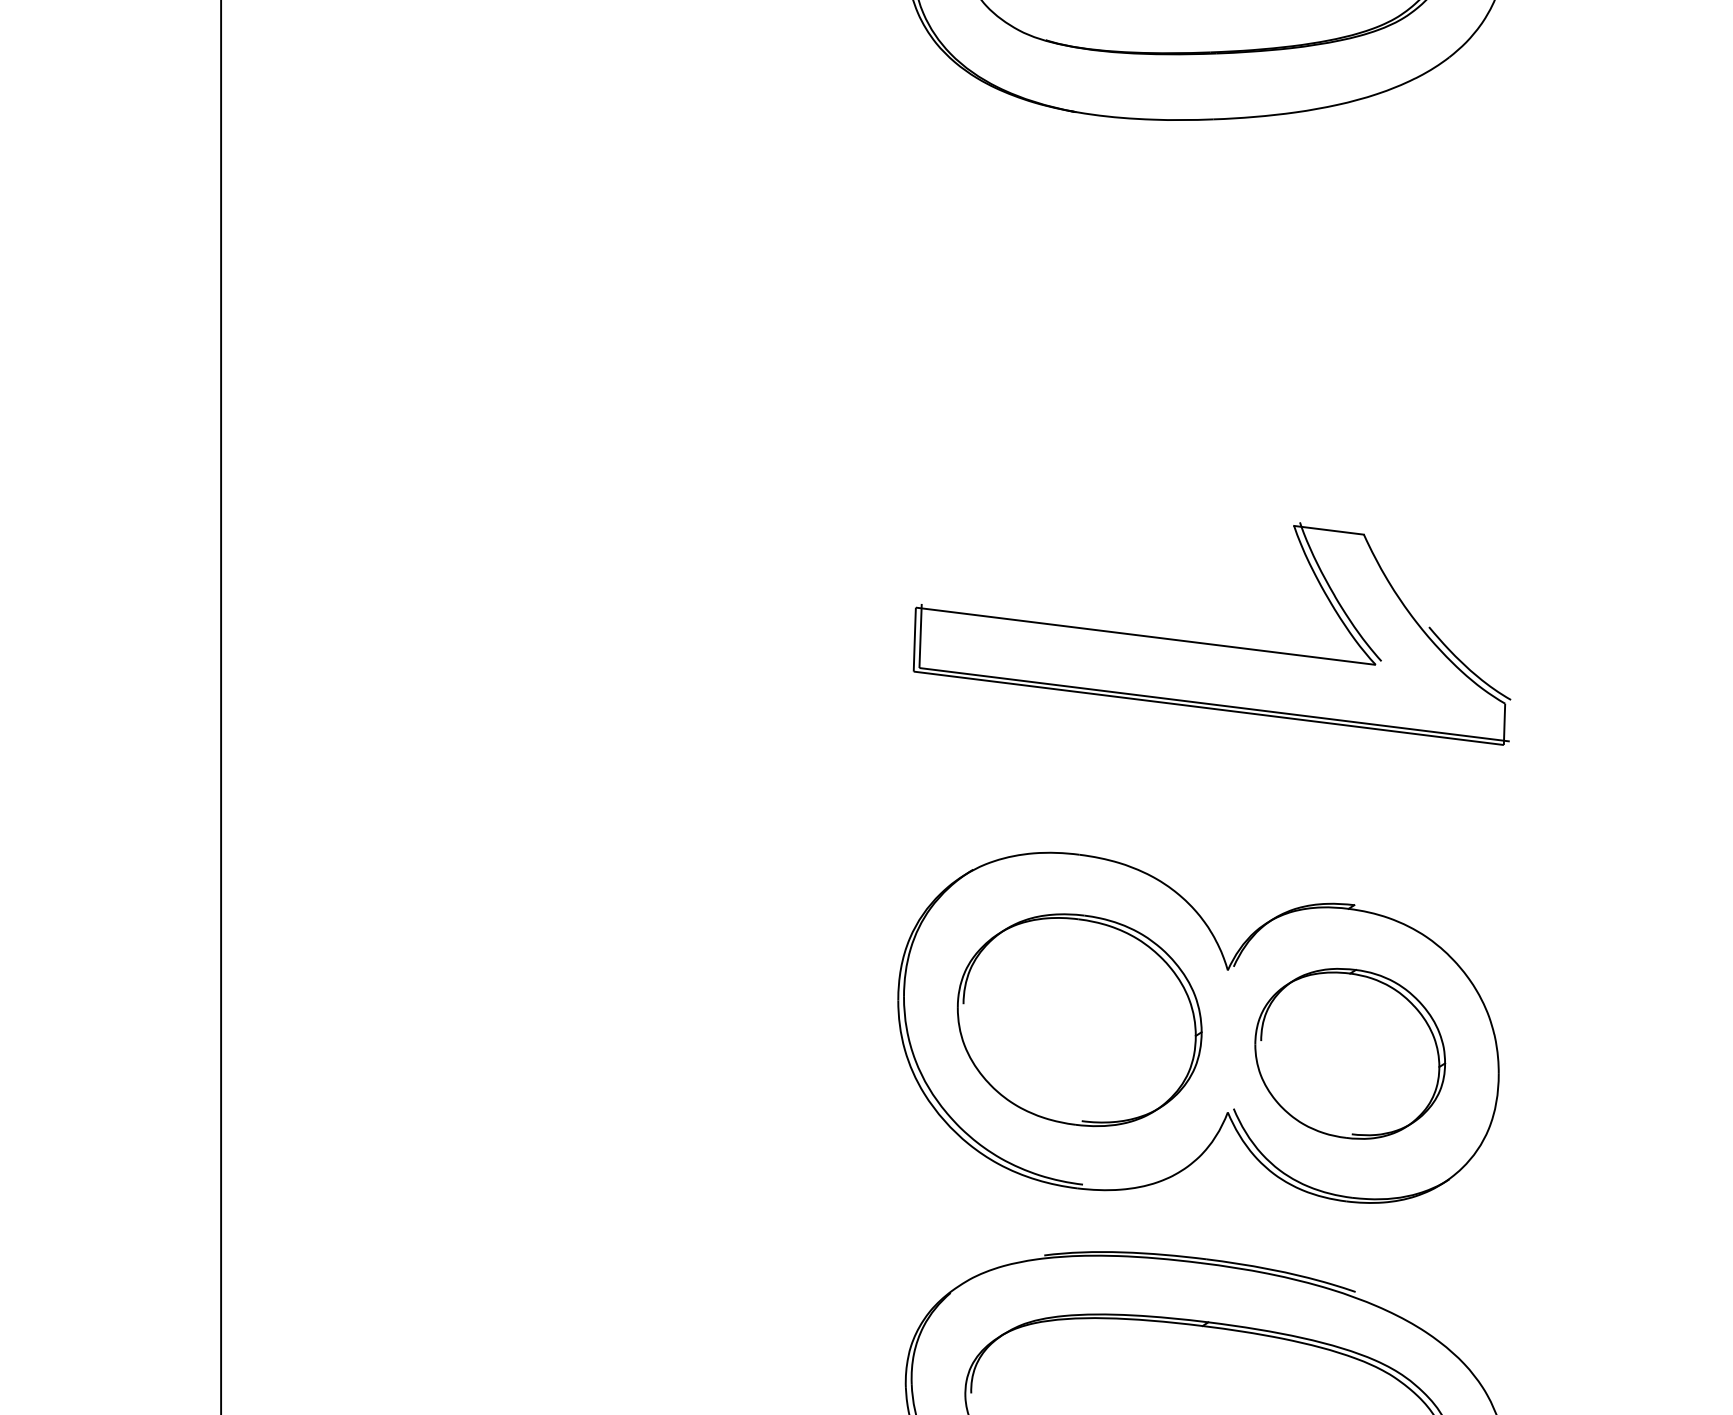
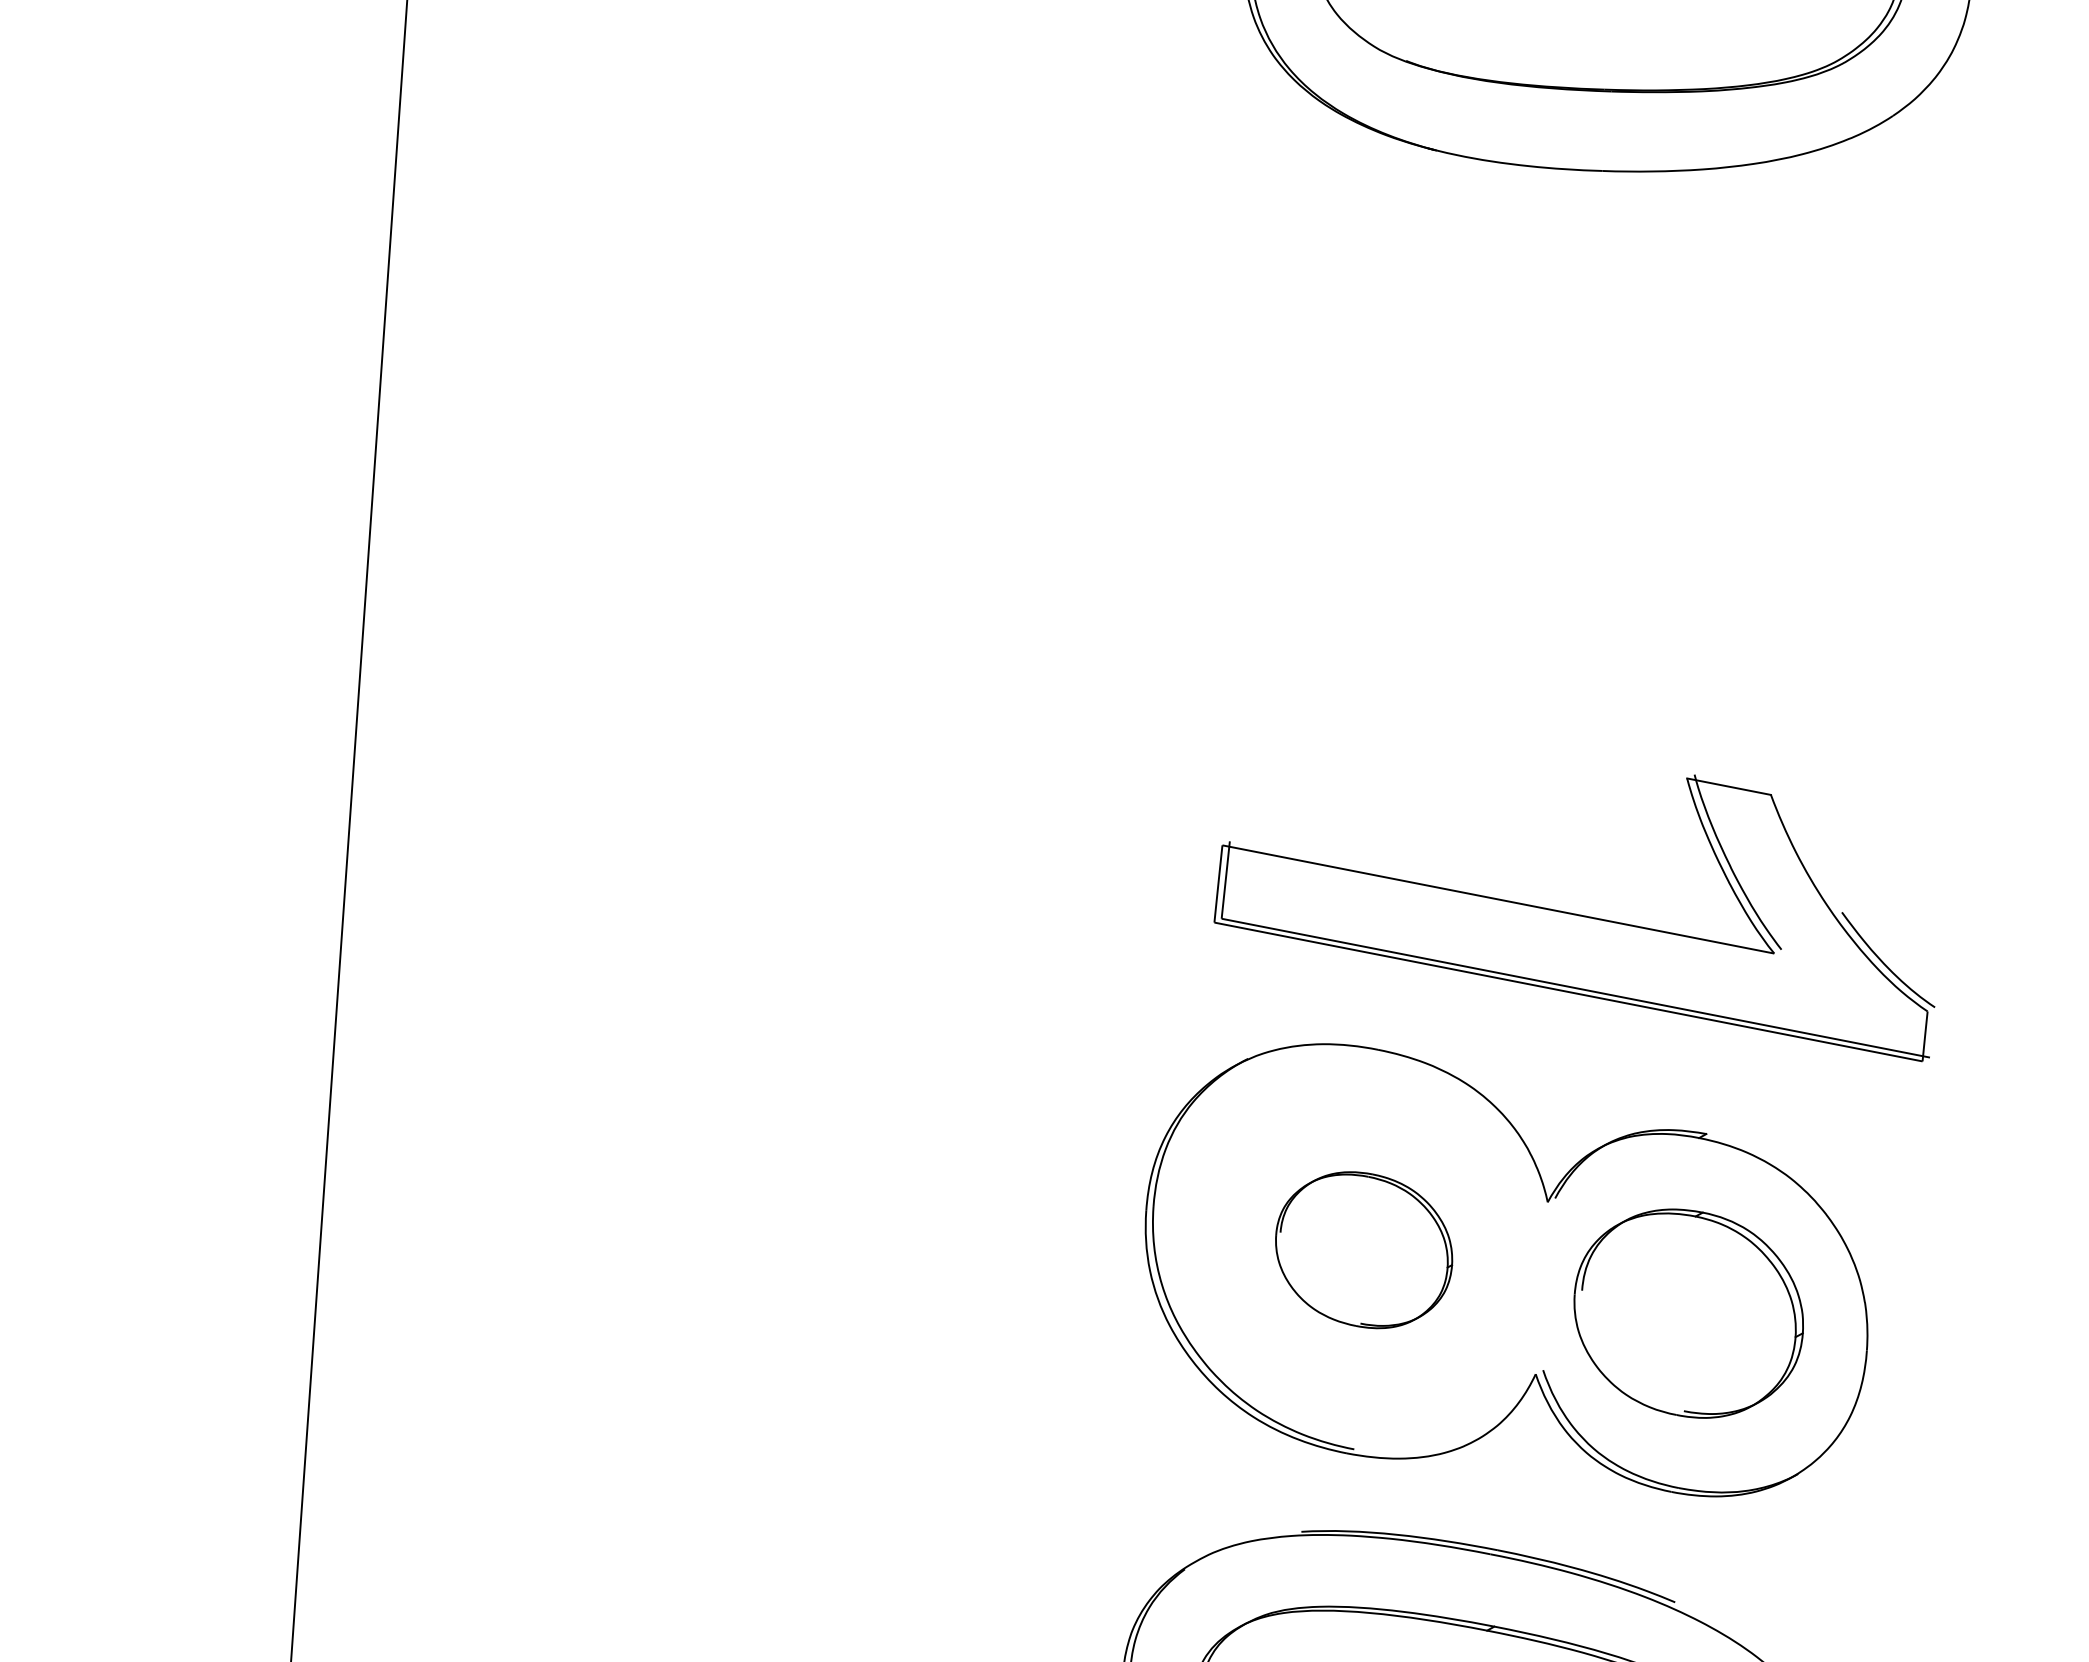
part: (1211, 643) -> (1577, 913), moved
part: (1079, 1020) -> (1363, 1250), size x0.6

